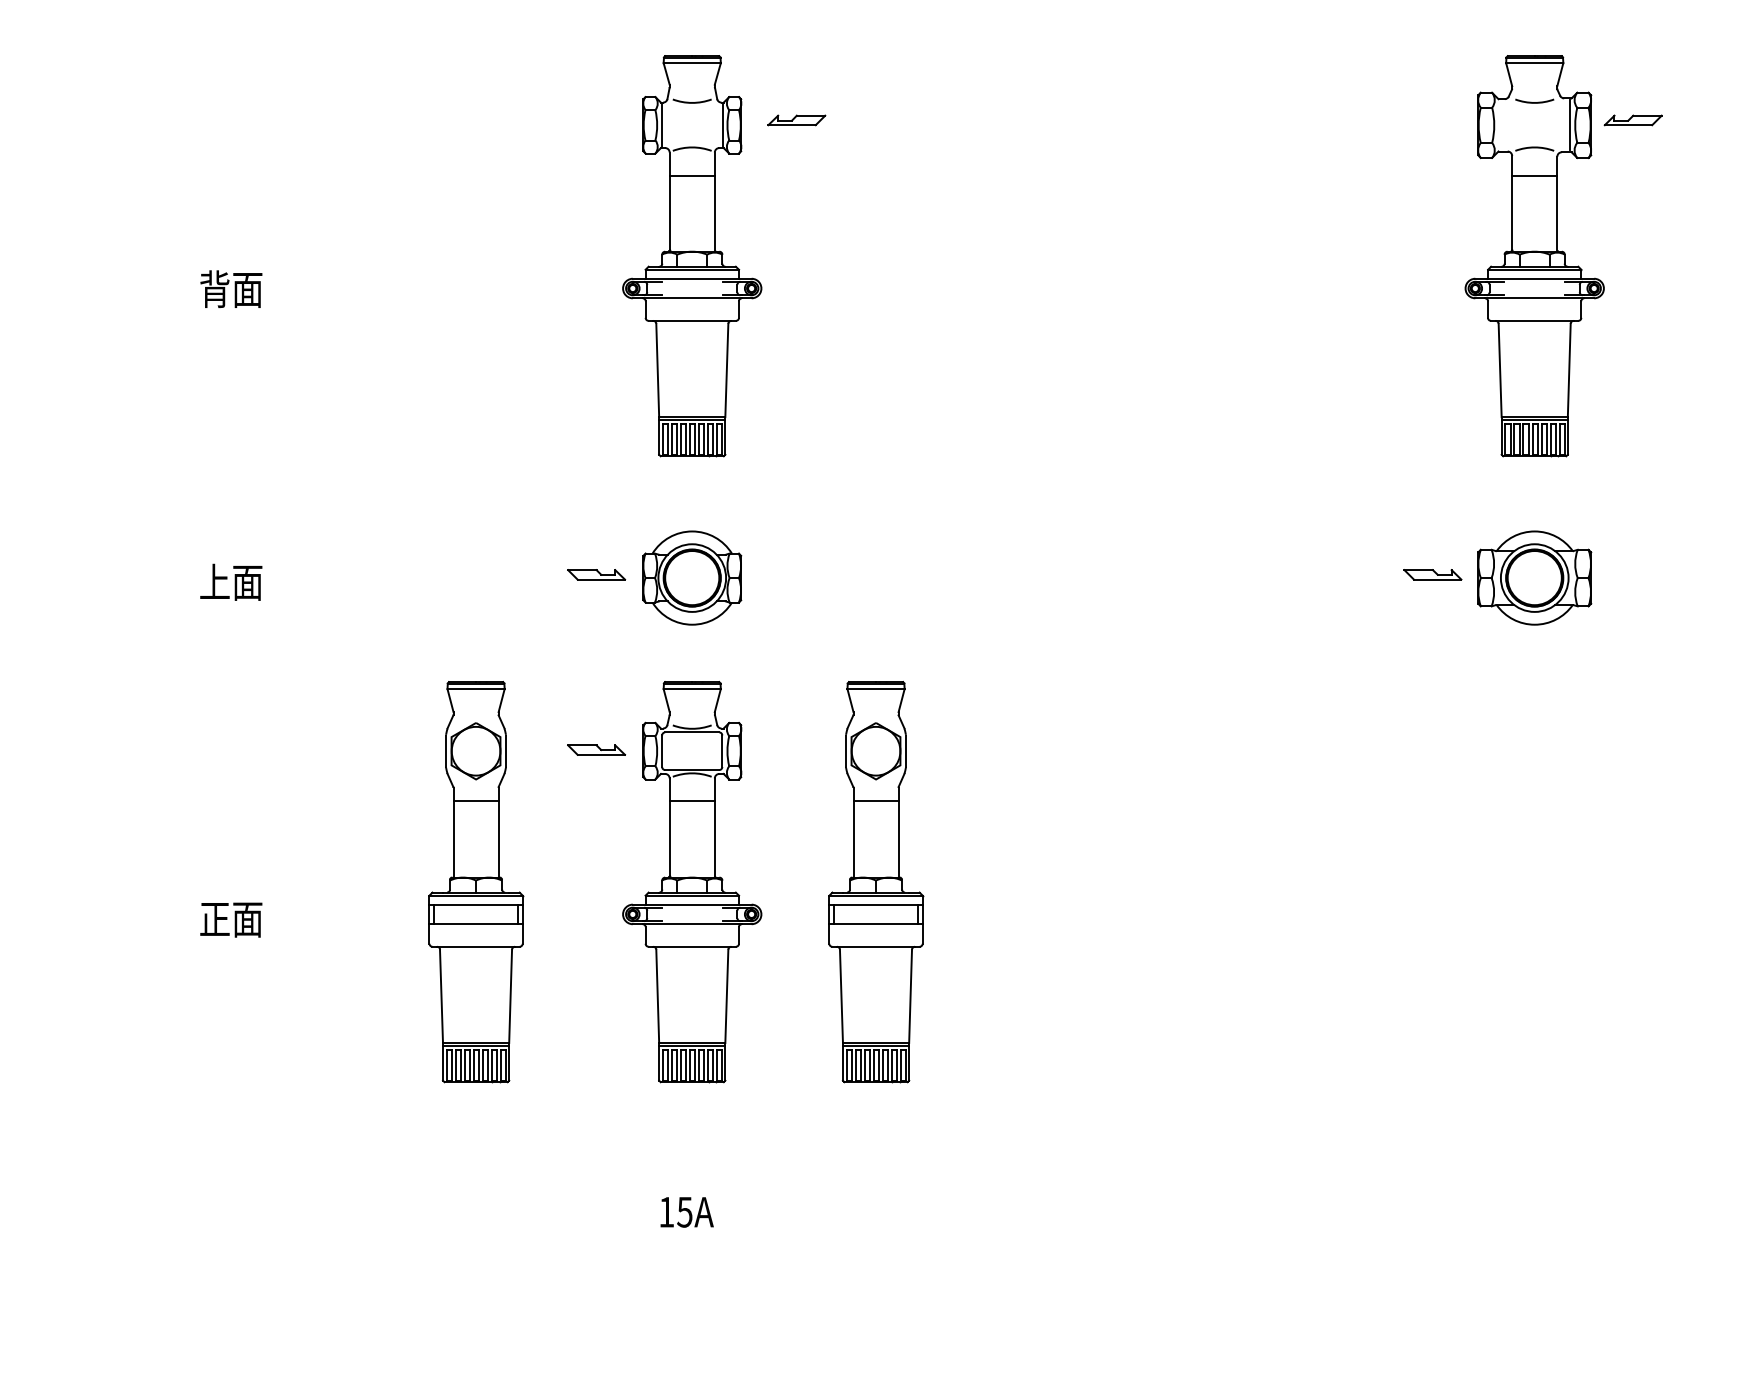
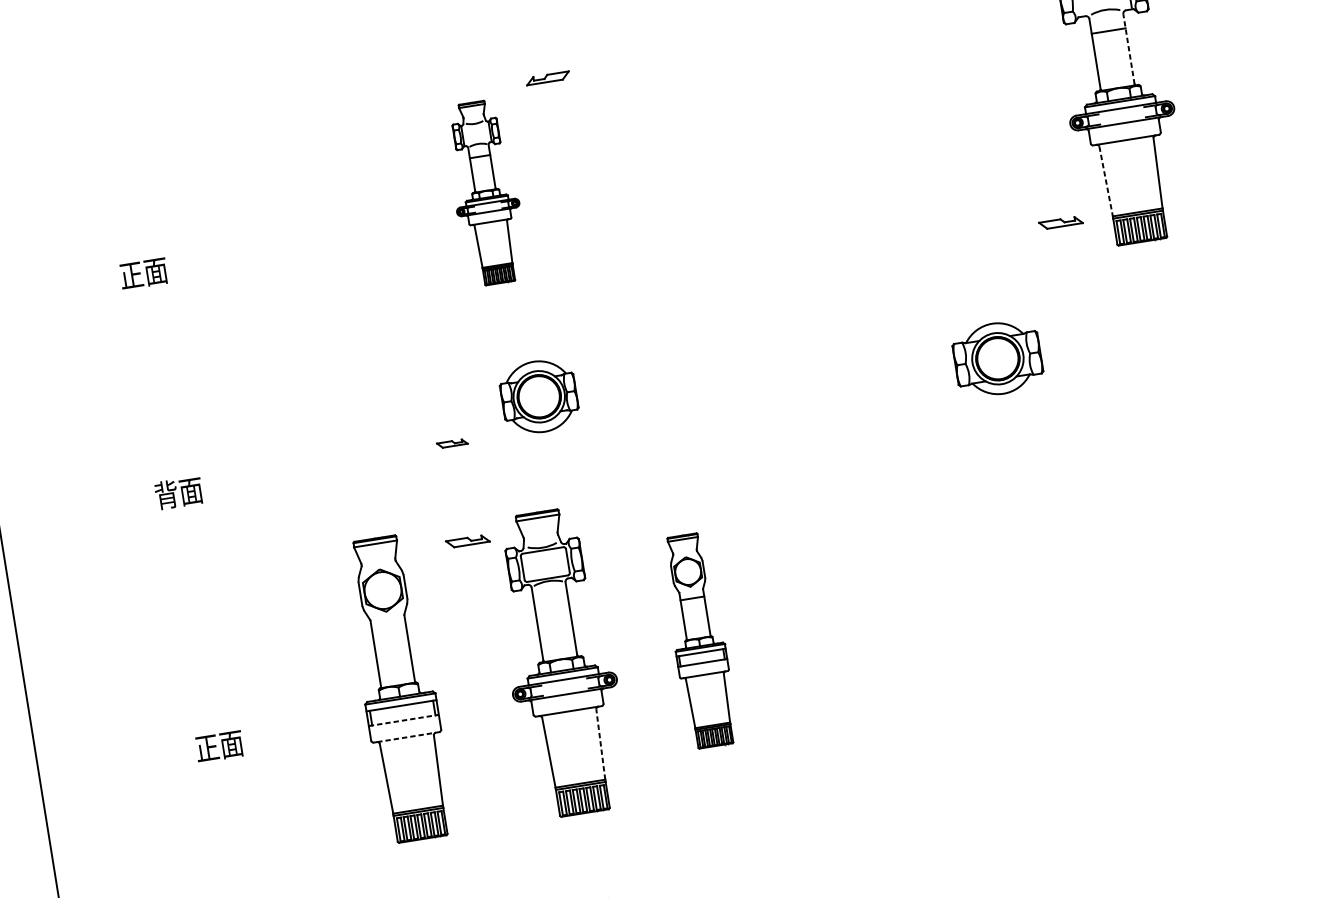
line: (1557, 203) -> (1129, 49), solid -> dashed
part: (692, 256) -> (486, 193), size x0.6
text: (214, 289) -> (131, 275), 背面 -> 正面
line: (1500, 370) -> (1106, 181), solid -> dashed
part: (596, 574) -> (452, 443), size x0.7
part: (1432, 574) -> (1060, 222), moved
part: (692, 577) -> (539, 396), moved
part: (1534, 577) -> (997, 358), moved
text: (214, 581) -> (166, 494), 上面 -> 背面
part: (596, 749) -> (467, 541), moved
line: (475, 801) -> (388, 628), removed
line: (691, 801) -> (550, 602), removed
part: (876, 882) -> (699, 640), size x0.7
line: (476, 924) -> (404, 720), solid -> dashed
line: (476, 946) -> (406, 737), solid -> dashed
line: (726, 996) -> (600, 744), solid -> dashed

